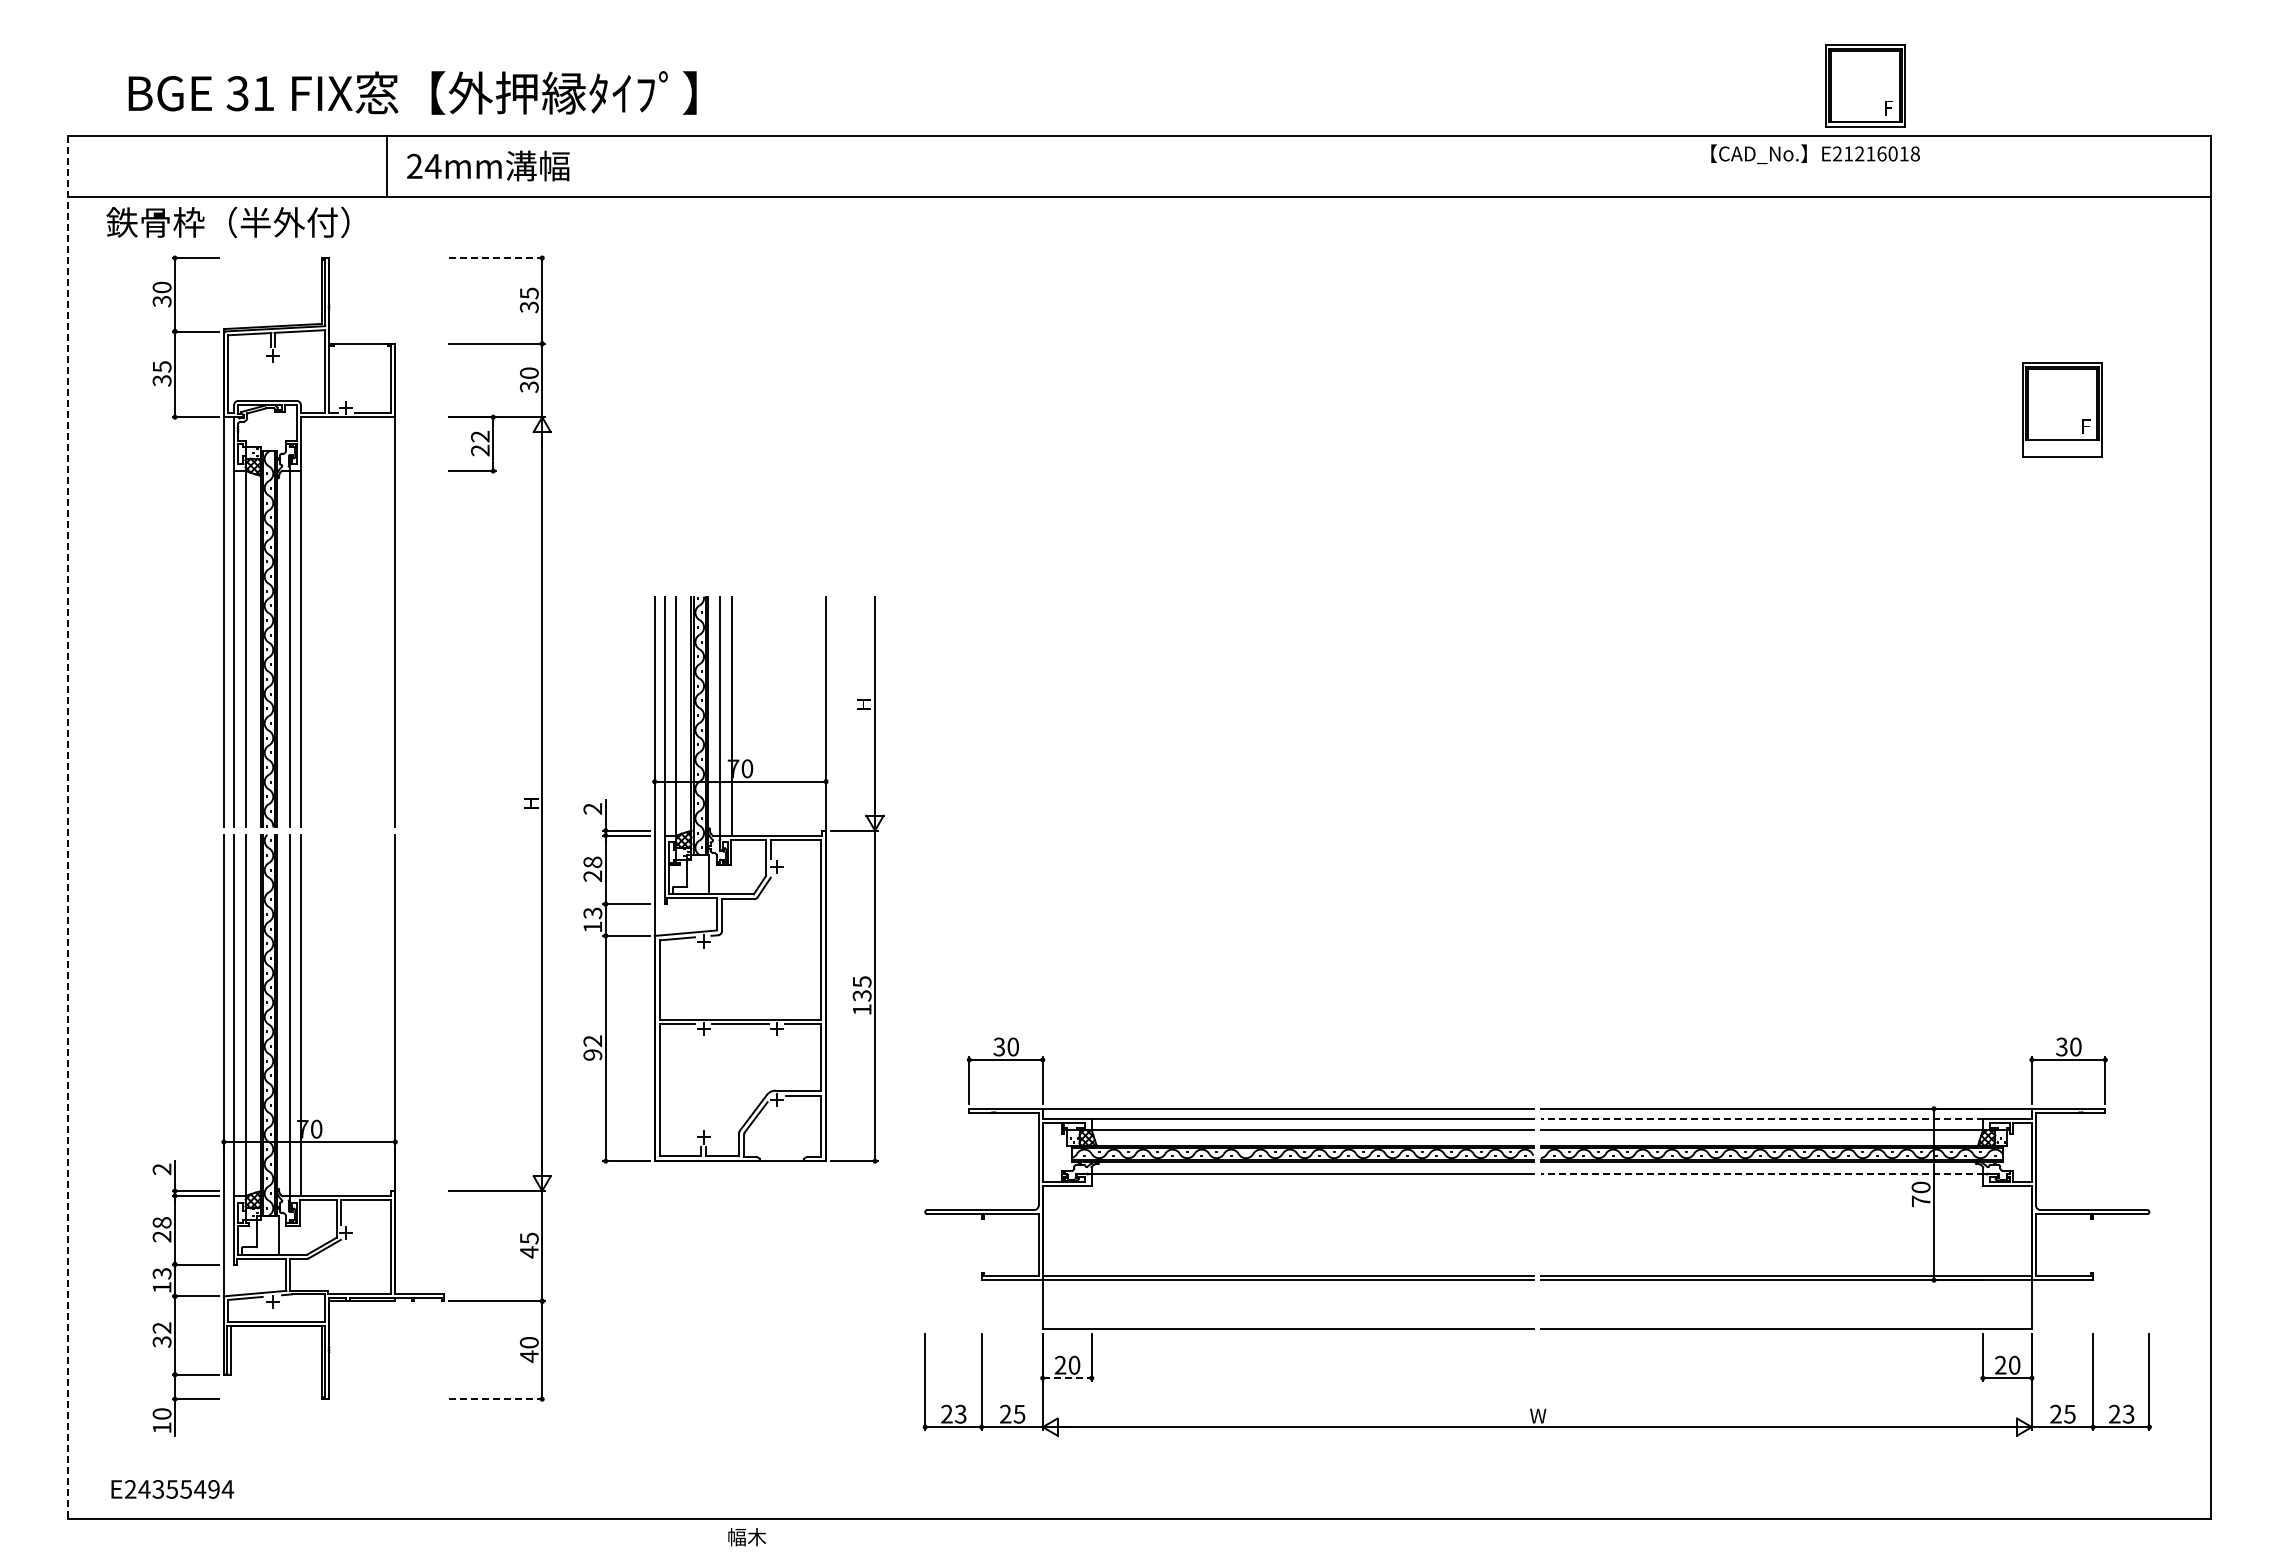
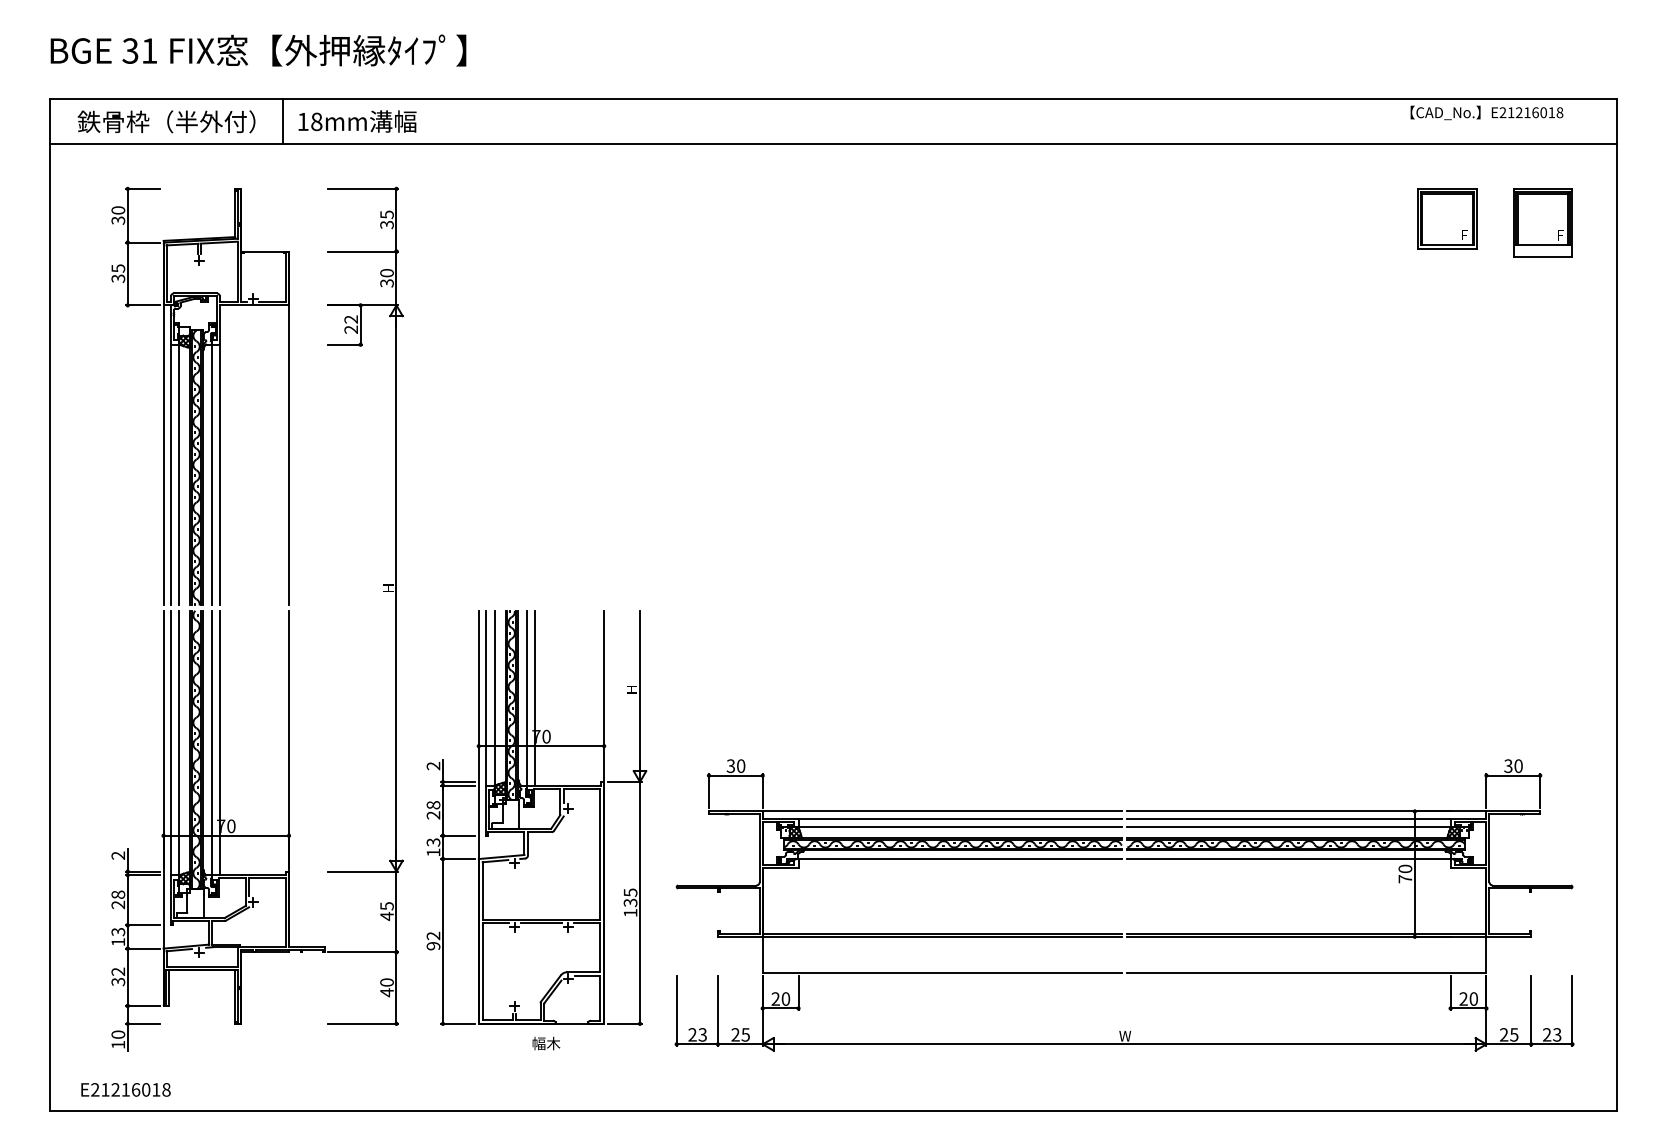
part: (1865, 85) -> (1447, 218), moved
text: (412, 92) -> (258, 50), moved
text: (1815, 154) -> (1486, 113), moved
text: (424, 166) -> (310, 121), 24mm -> 18mm
text: (227, 222) -> (166, 121), moved
line: (496, 258) -> (363, 189), dashed -> solid
part: (2062, 409) -> (1543, 222), moved
line: (68, 827) -> (49, 605), dashed -> solid
part: (733, 879) -> (536, 817), moved
line: (1761, 1119) -> (1288, 819), dashed -> solid
line: (1761, 1174) -> (1288, 859), dashed -> solid
line: (1067, 1378) -> (780, 1008), dashed -> solid
line: (496, 1399) -> (363, 1024), dashed -> solid
text: (186, 1489) -> (136, 1089), E24355494 -> E21216018
text: (747, 1537) -> (546, 1043), moved

